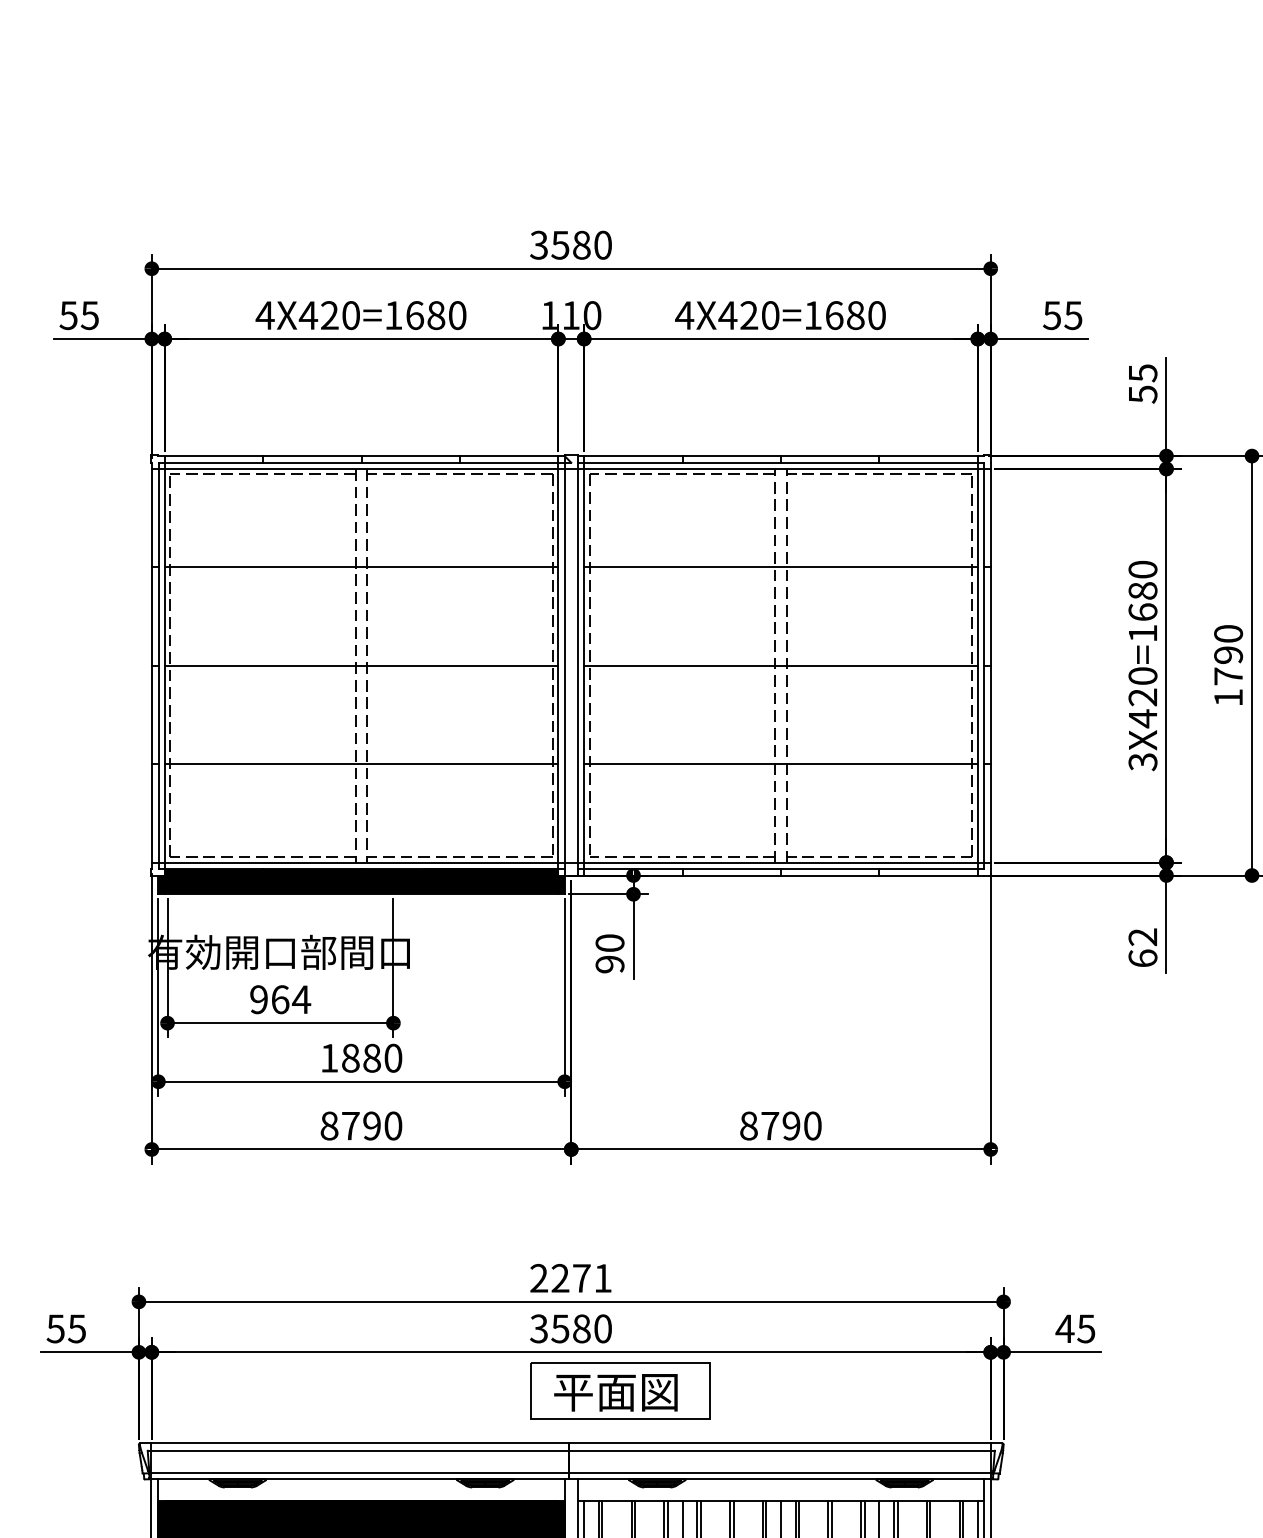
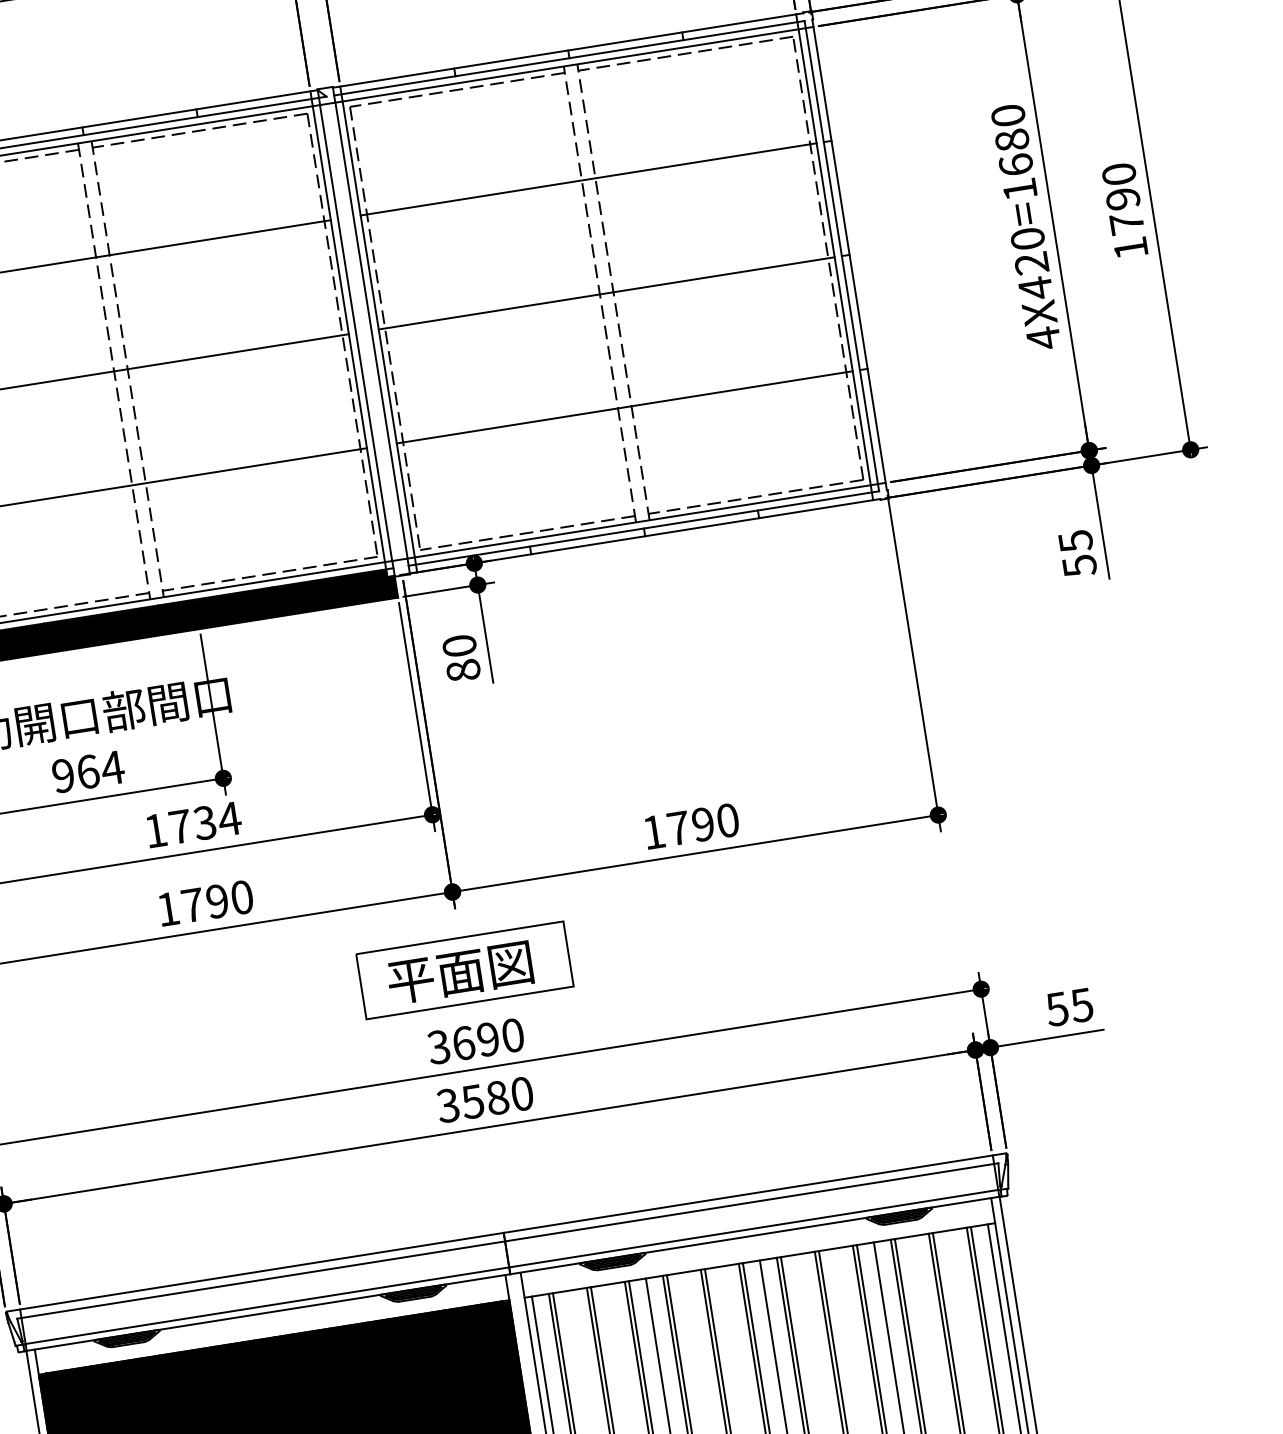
text: (1142, 761) -> (1042, 337), 3X420=1680 -> 4X420=1680
text: (1142, 947) -> (1077, 553), 62 -> 55
text: (609, 964) -> (462, 670), 90 -> 80
text: (372, 1057) -> (205, 821), 1880 -> 1734
text: (329, 1125) -> (168, 908), 8790 -> 1790
text: (748, 1125) -> (653, 831), 8790 -> 1790
text: (570, 1277) -> (475, 1040), 2271 -> 3690
text: (1064, 1328) -> (1056, 1008), 45 -> 55
part: (620, 1390) -> (465, 969), moved

